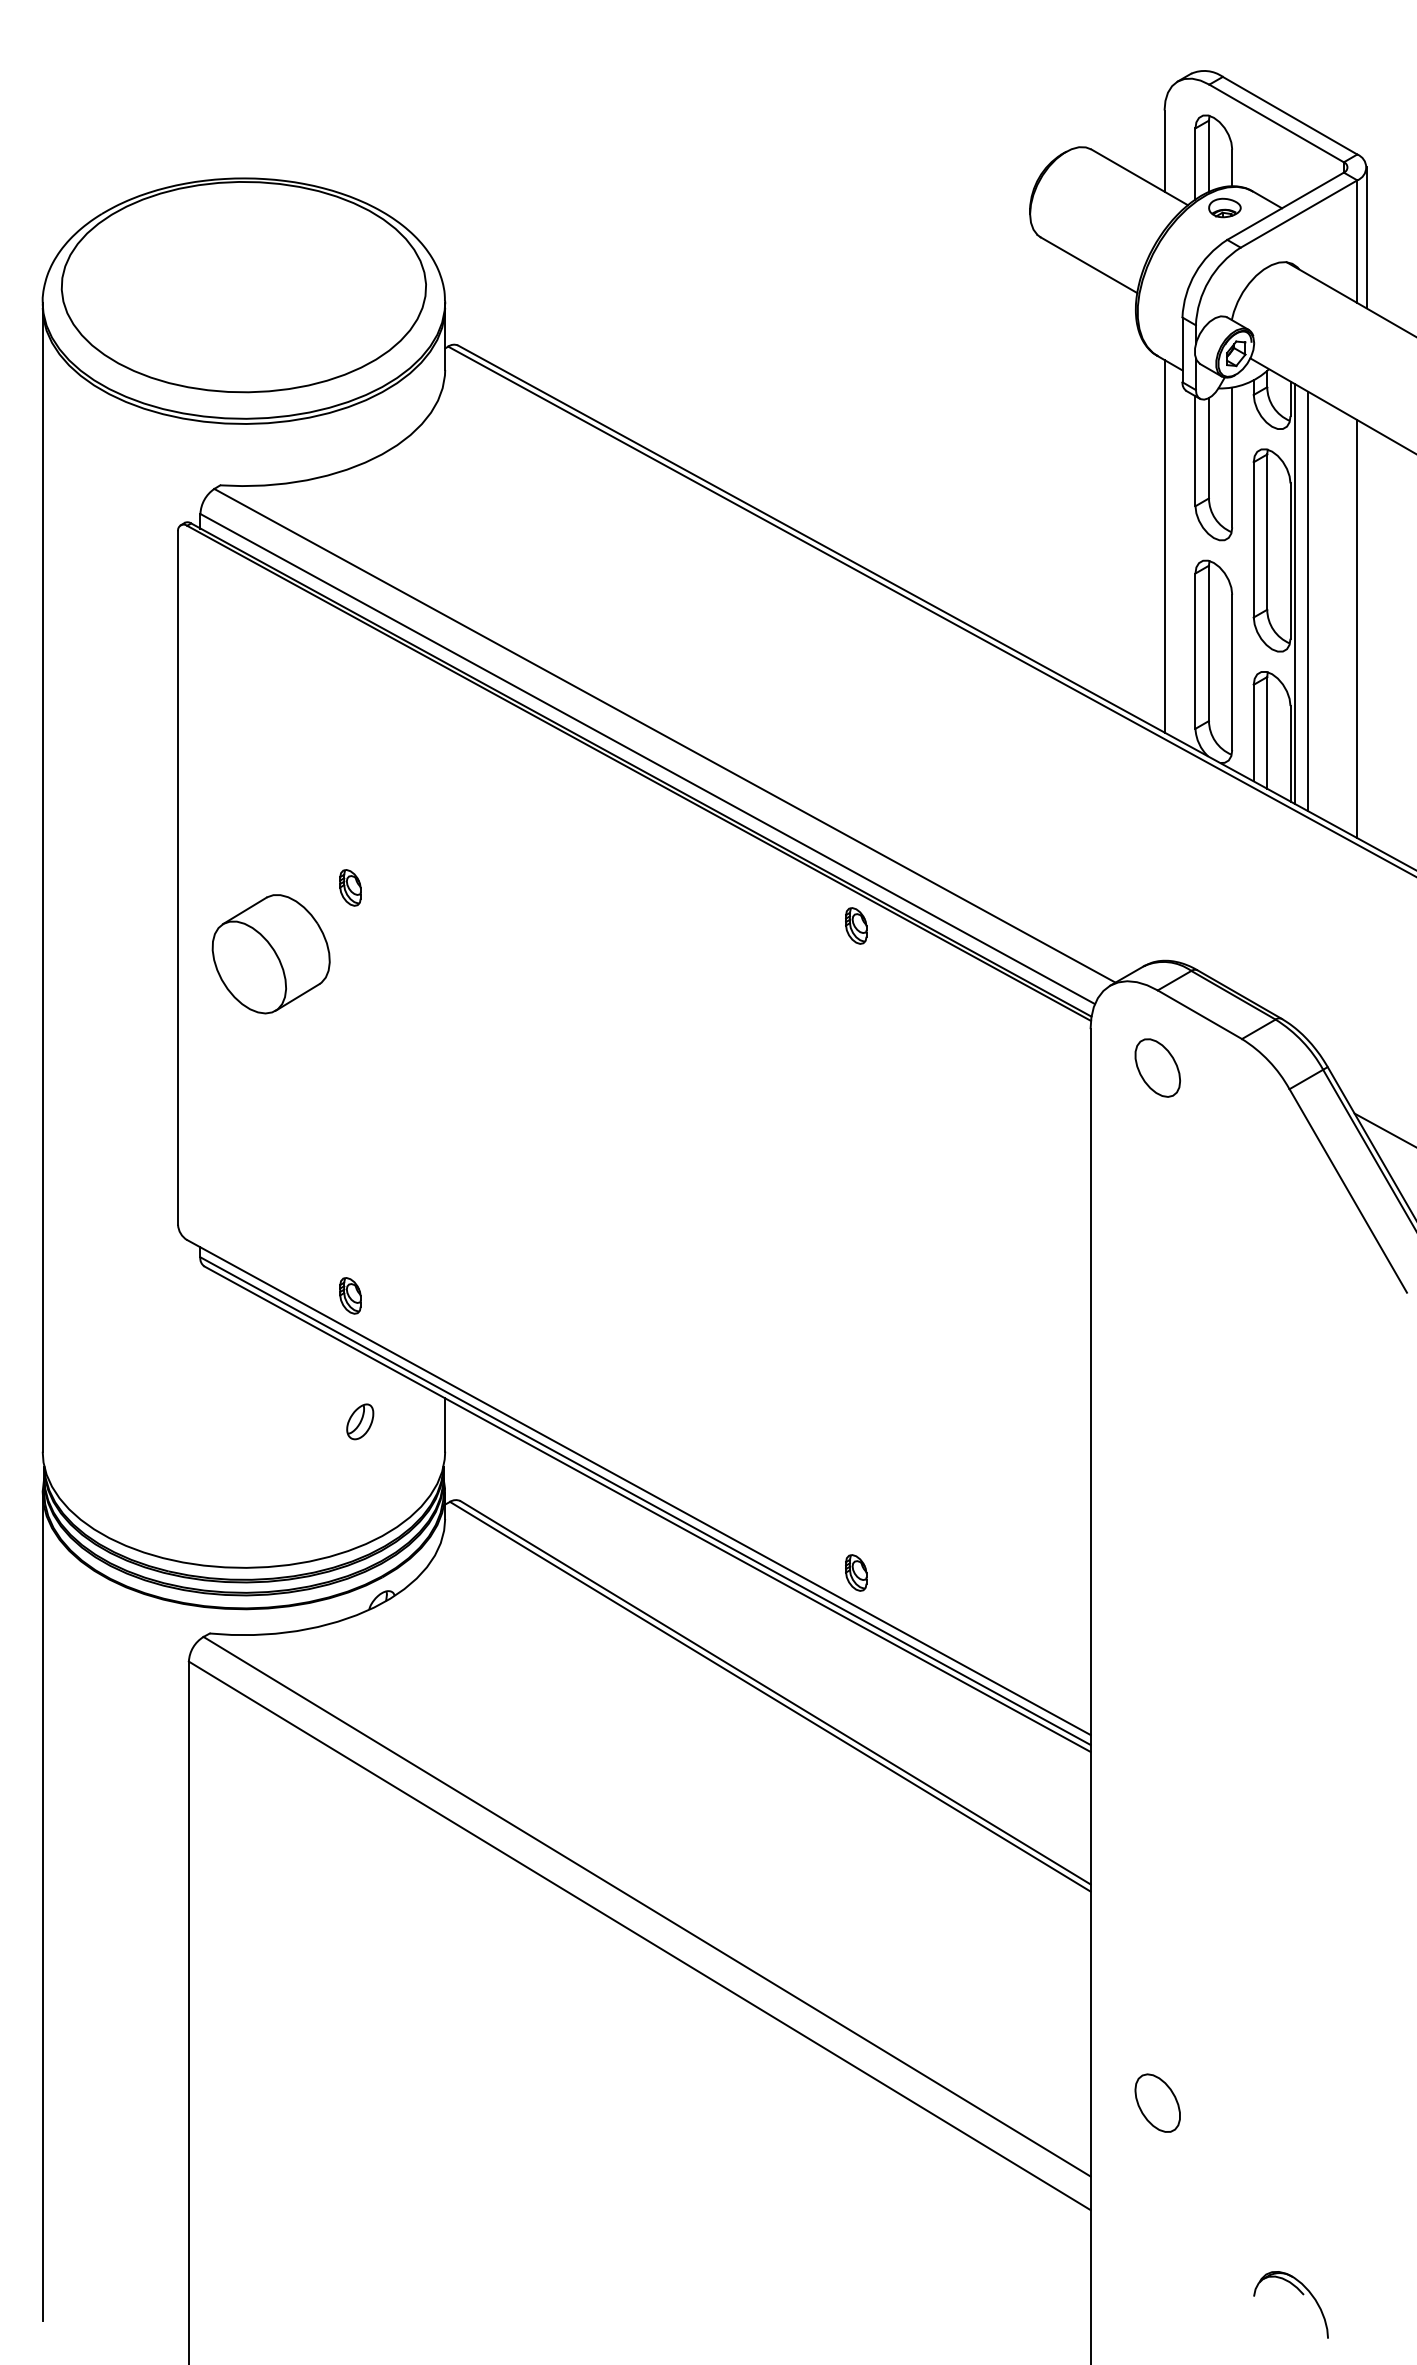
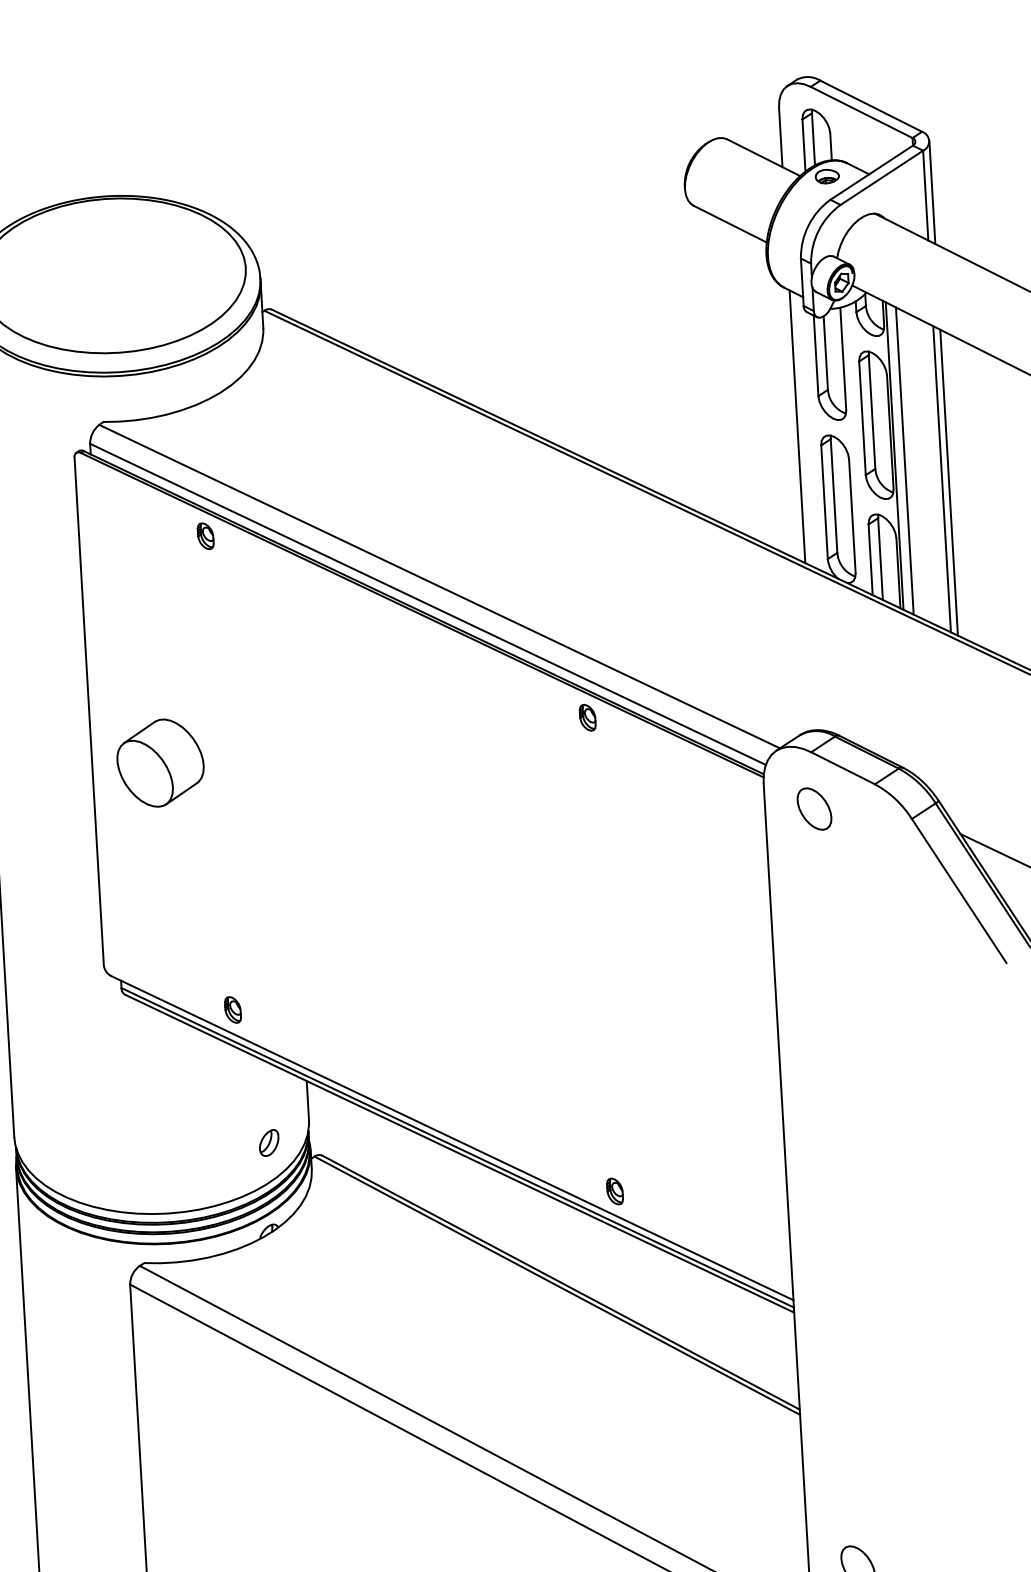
line: (1366, 634) -> (949, 482), added
part: (350, 887) -> (205, 535), moved
part: (360, 1421) -> (269, 1142), moved

